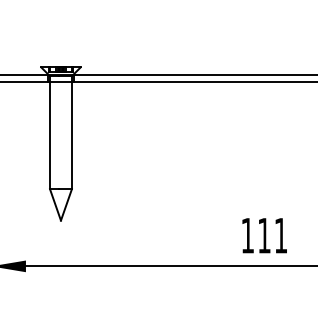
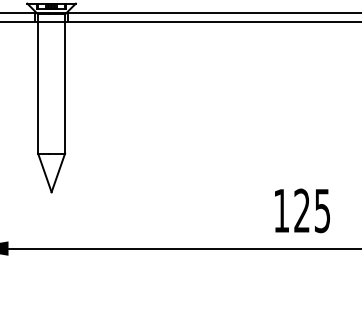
text: (272, 235) -> (312, 210), 111 -> 125

